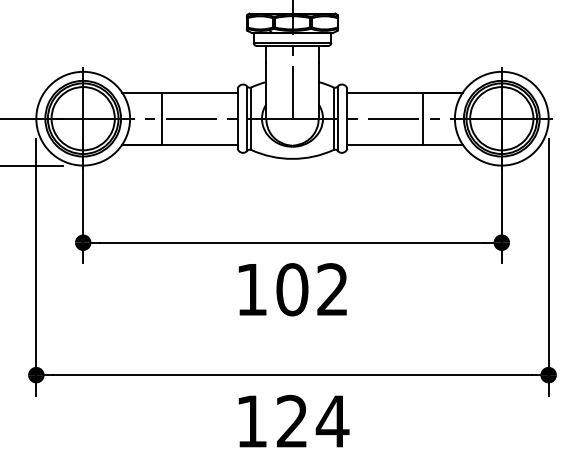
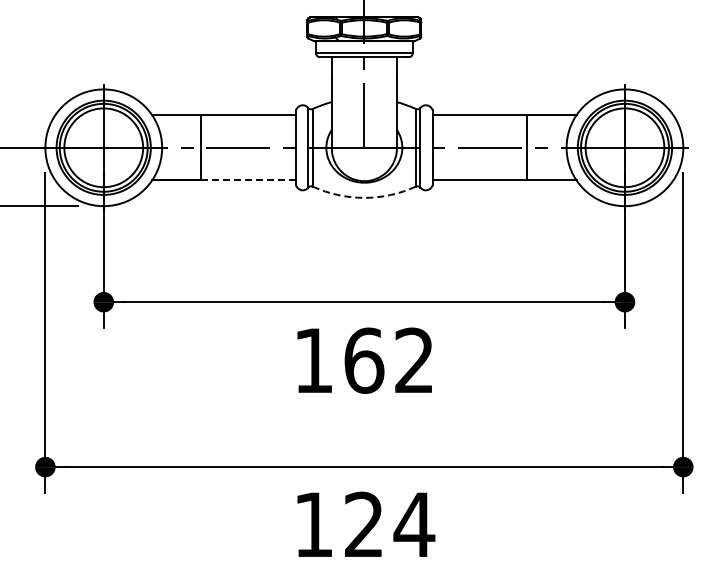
line: (199, 144) -> (248, 180), solid -> dashed
arc: (292, 158) -> (364, 197), solid -> dashed
text: (292, 289) -> (364, 360), 102 -> 162

